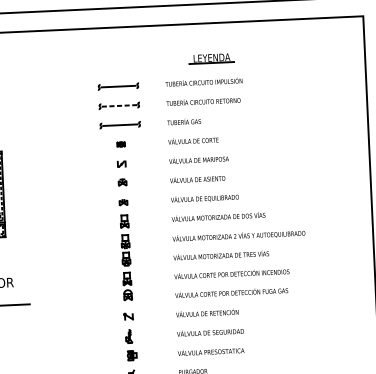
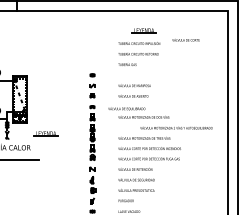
part: (119, 104) -> (92, 53), removed
text: (192, 141) -> (185, 40), moved
text: (204, 197) -> (126, 108), moved
text: (238, 234) -> (176, 127), moved
part: (39, 255) -> (45, 133), added

